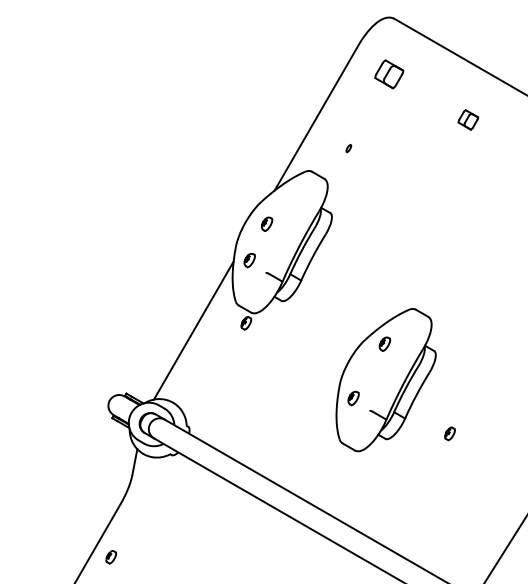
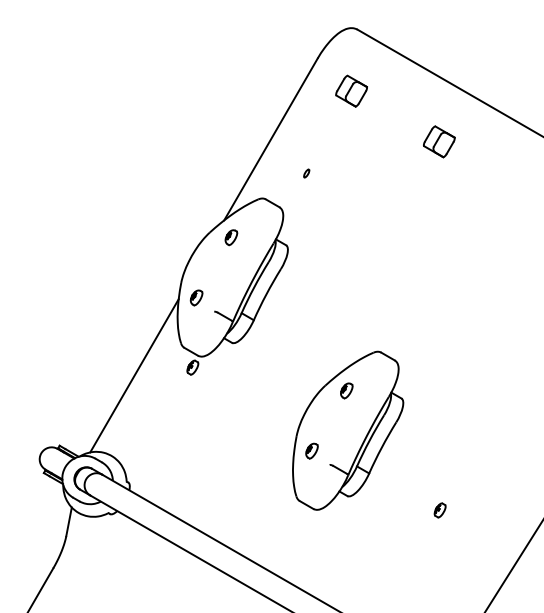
part: (468, 119) -> (439, 141), size x1.43
part: (266, 223) -> (230, 236), moved
part: (449, 433) -> (439, 510), moved

